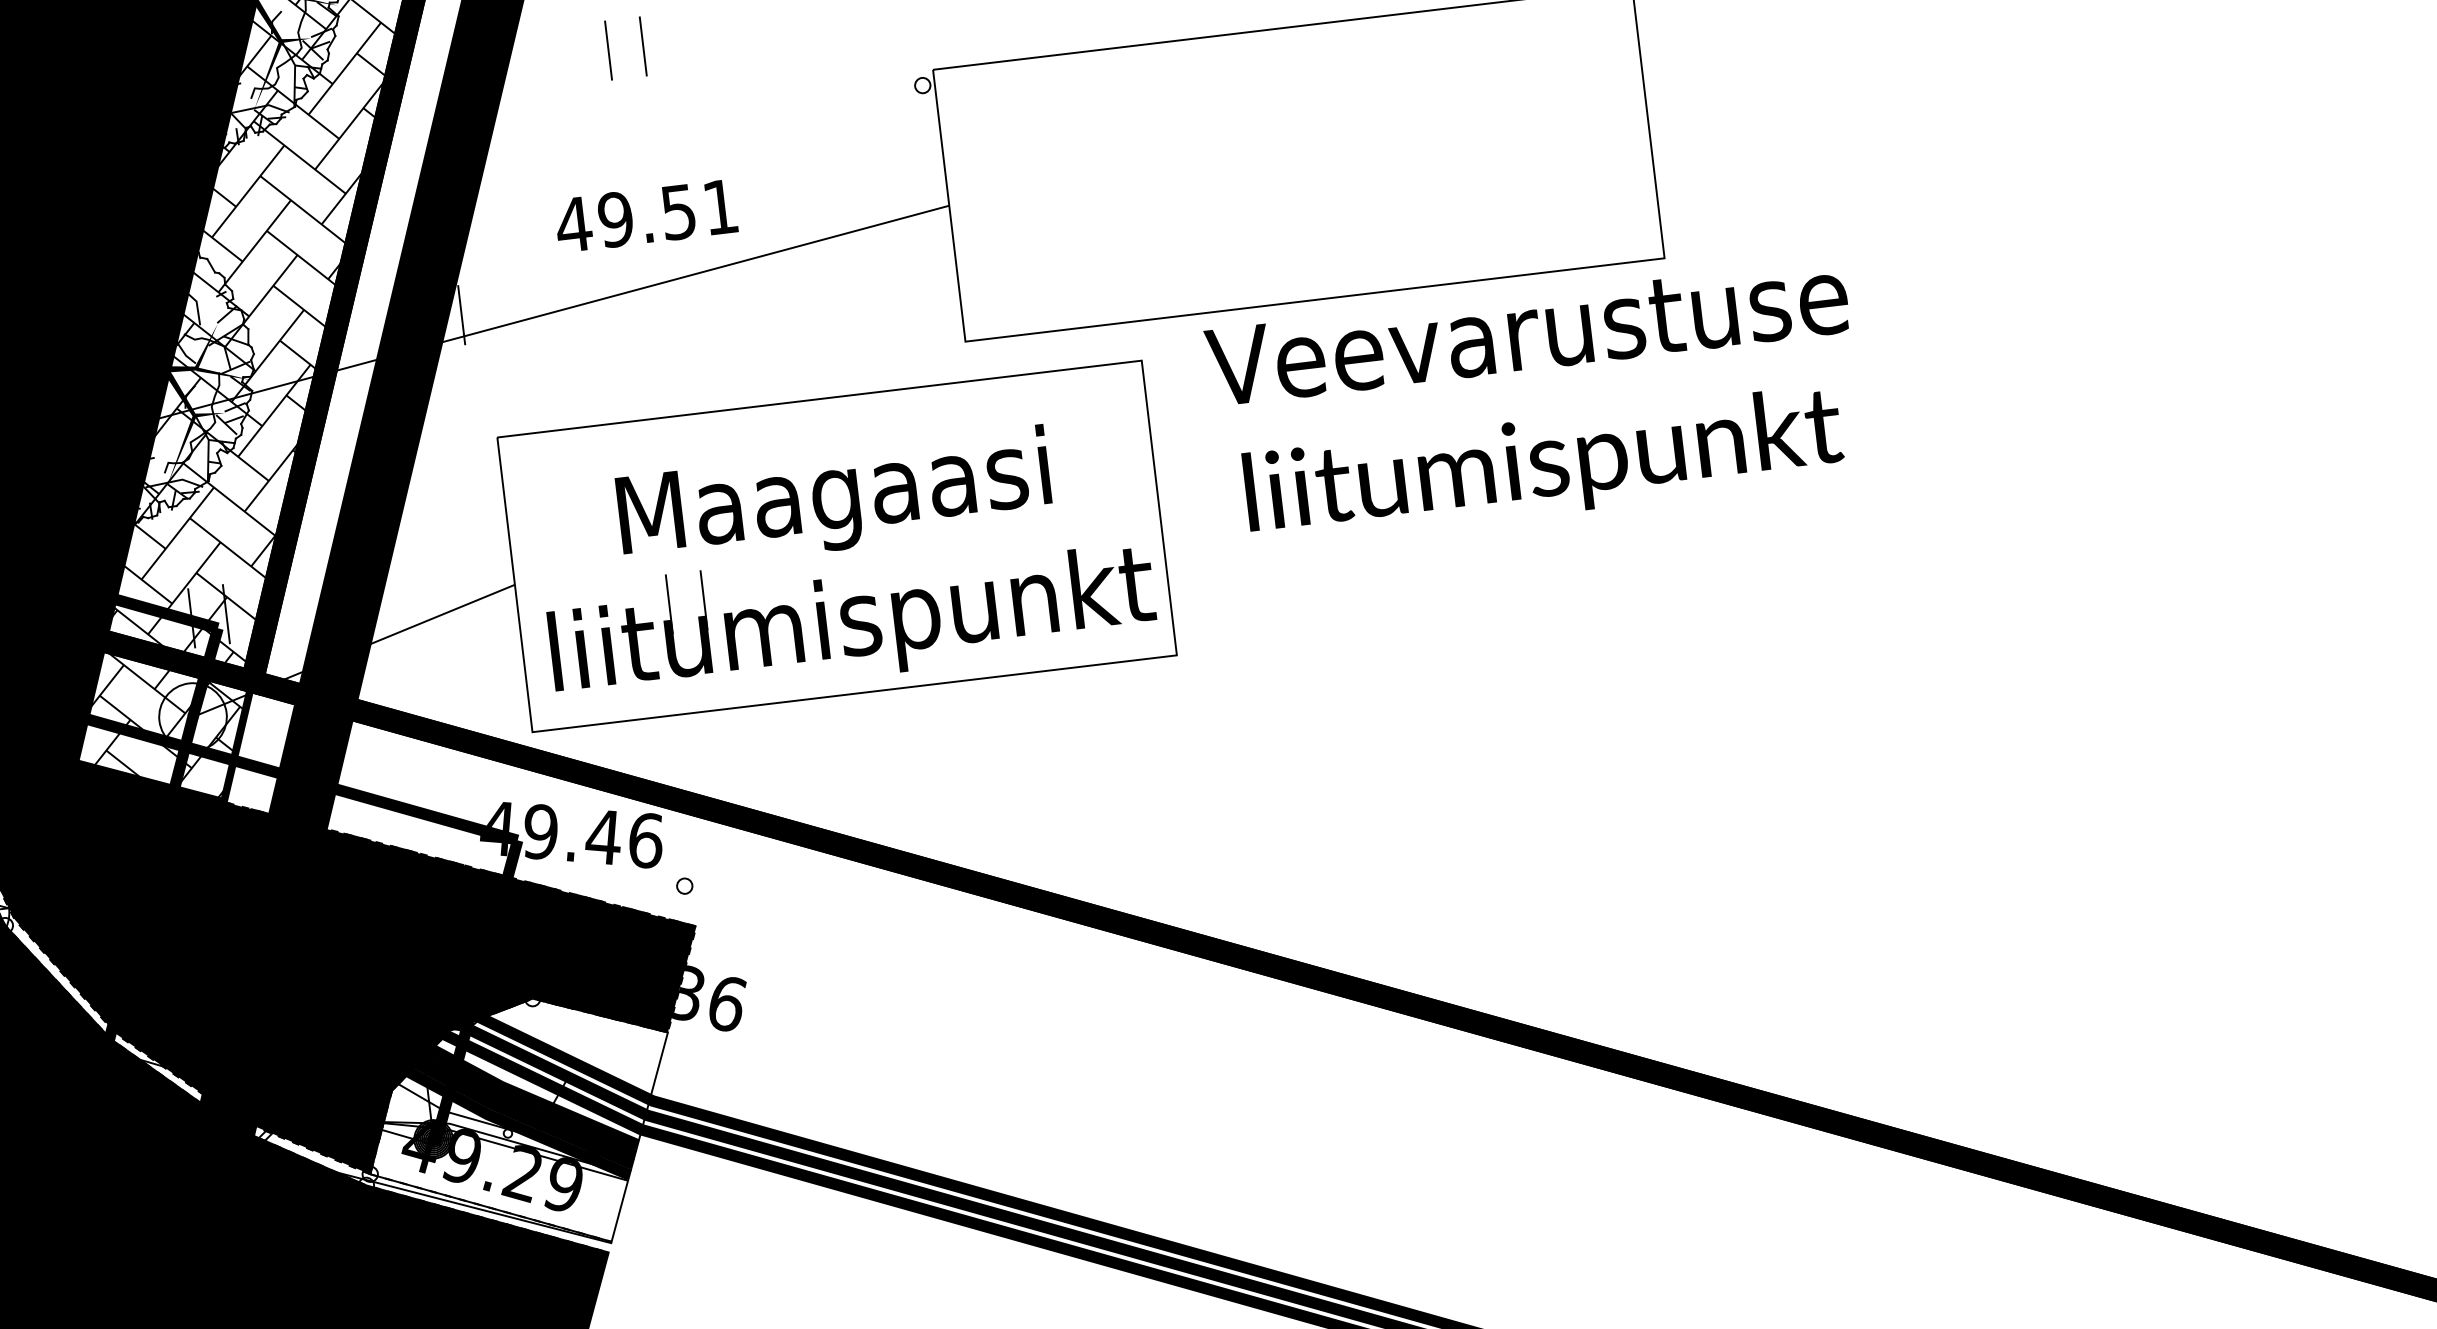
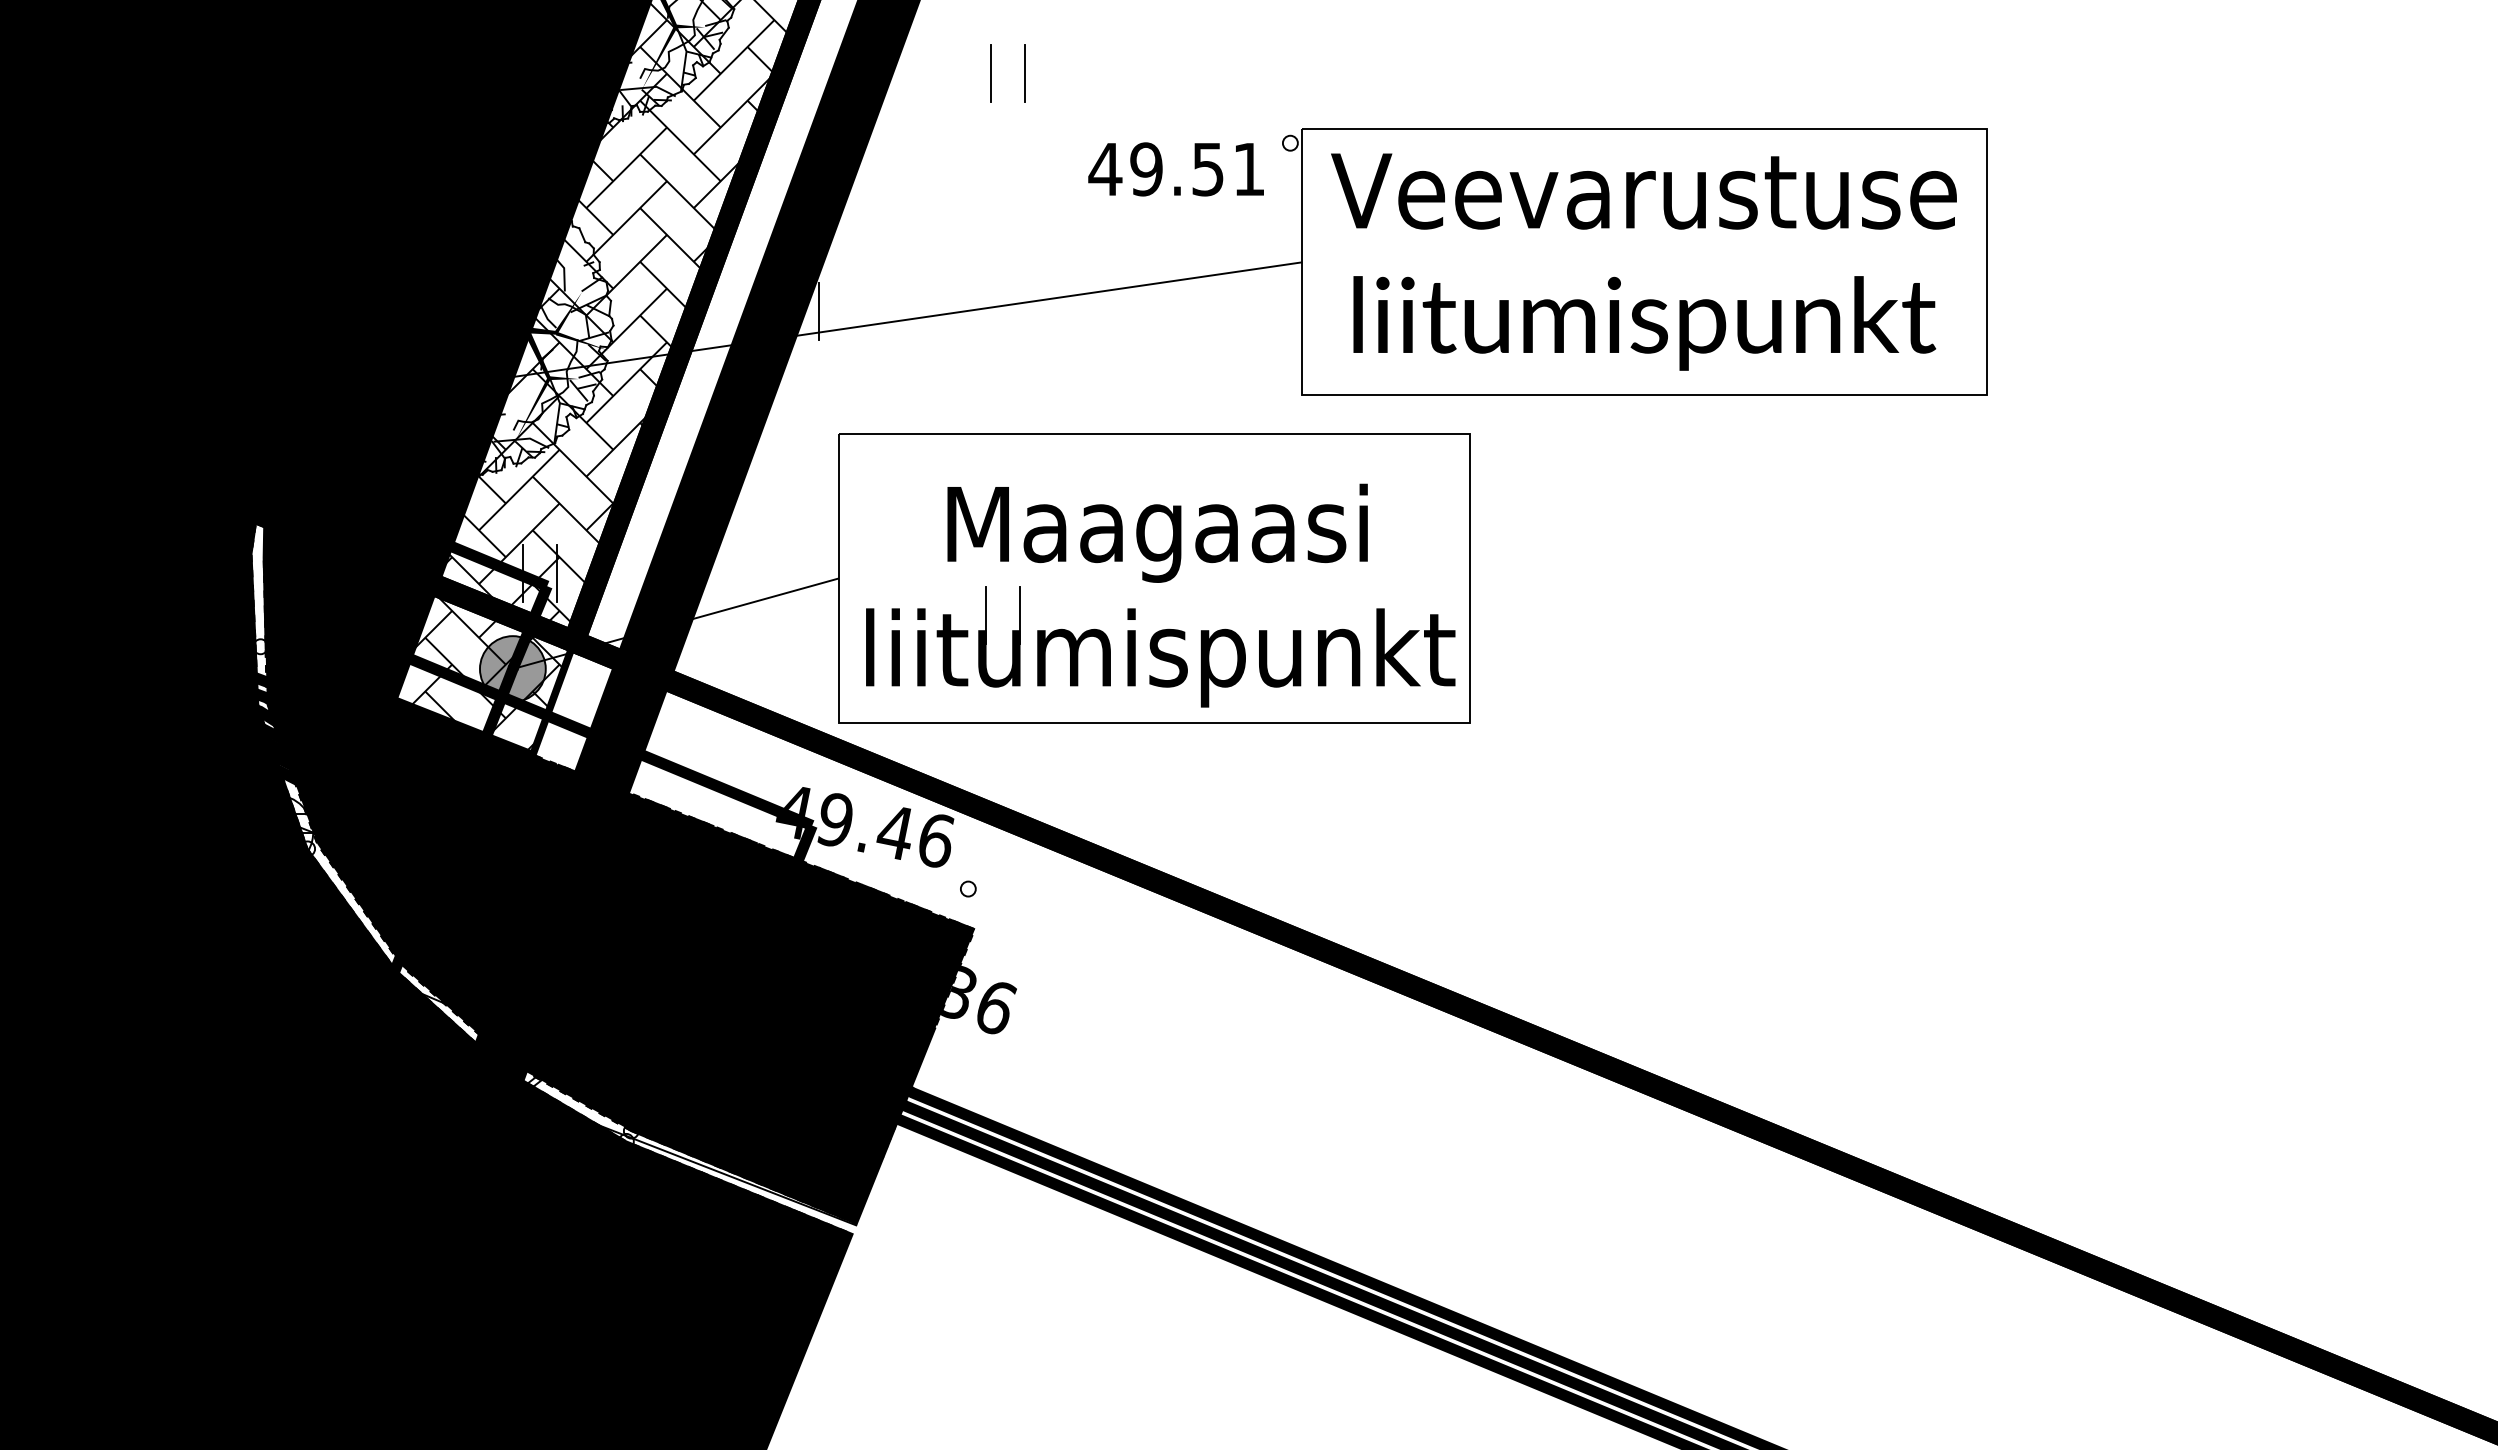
text: (645, 216) -> (1175, 169), moved
text: (1535, 403) -> (1643, 261), moved
fill: (192, 716) -> (512, 668), added
fill: (522, 1126) -> (783, 1102), added

